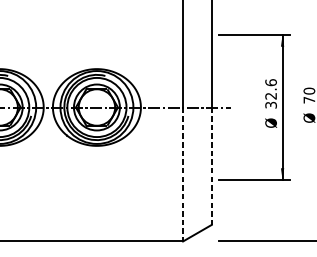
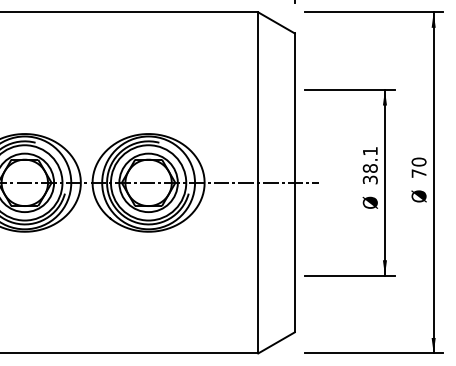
text: (270, 89) -> (369, 159), 32.6 -> 38.1
line: (211, 166) -> (294, 257), dashed -> solid
line: (183, 174) -> (258, 268), dashed -> solid

